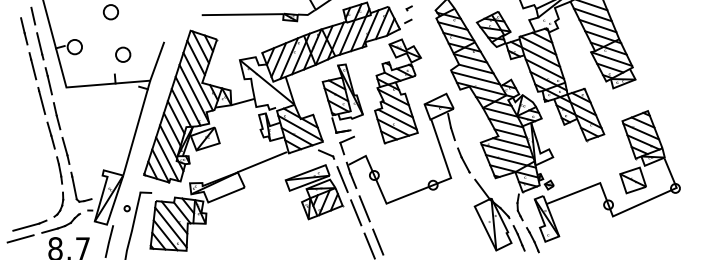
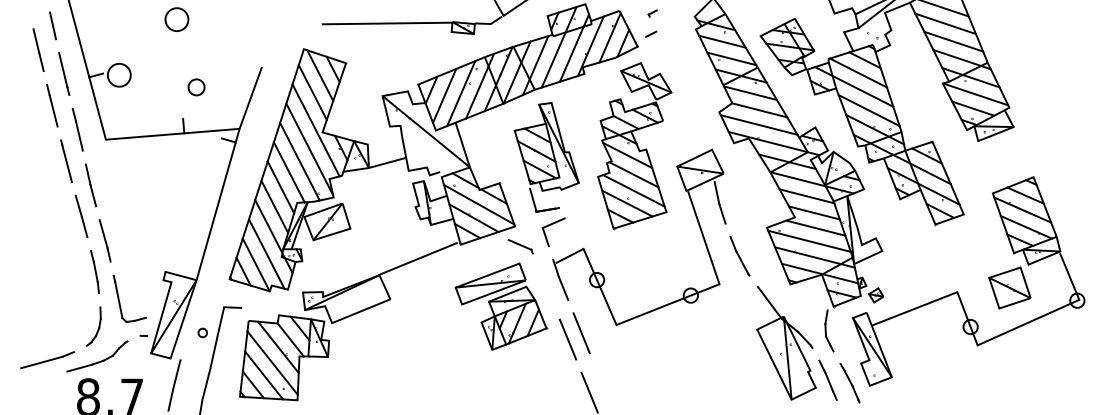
part: (123, 54) -> (196, 87), size x0.7
line: (342, 179) -> (546, 286), removed
line: (20, 238) -> (32, 380), removed
line: (378, 241) -> (603, 385), removed

